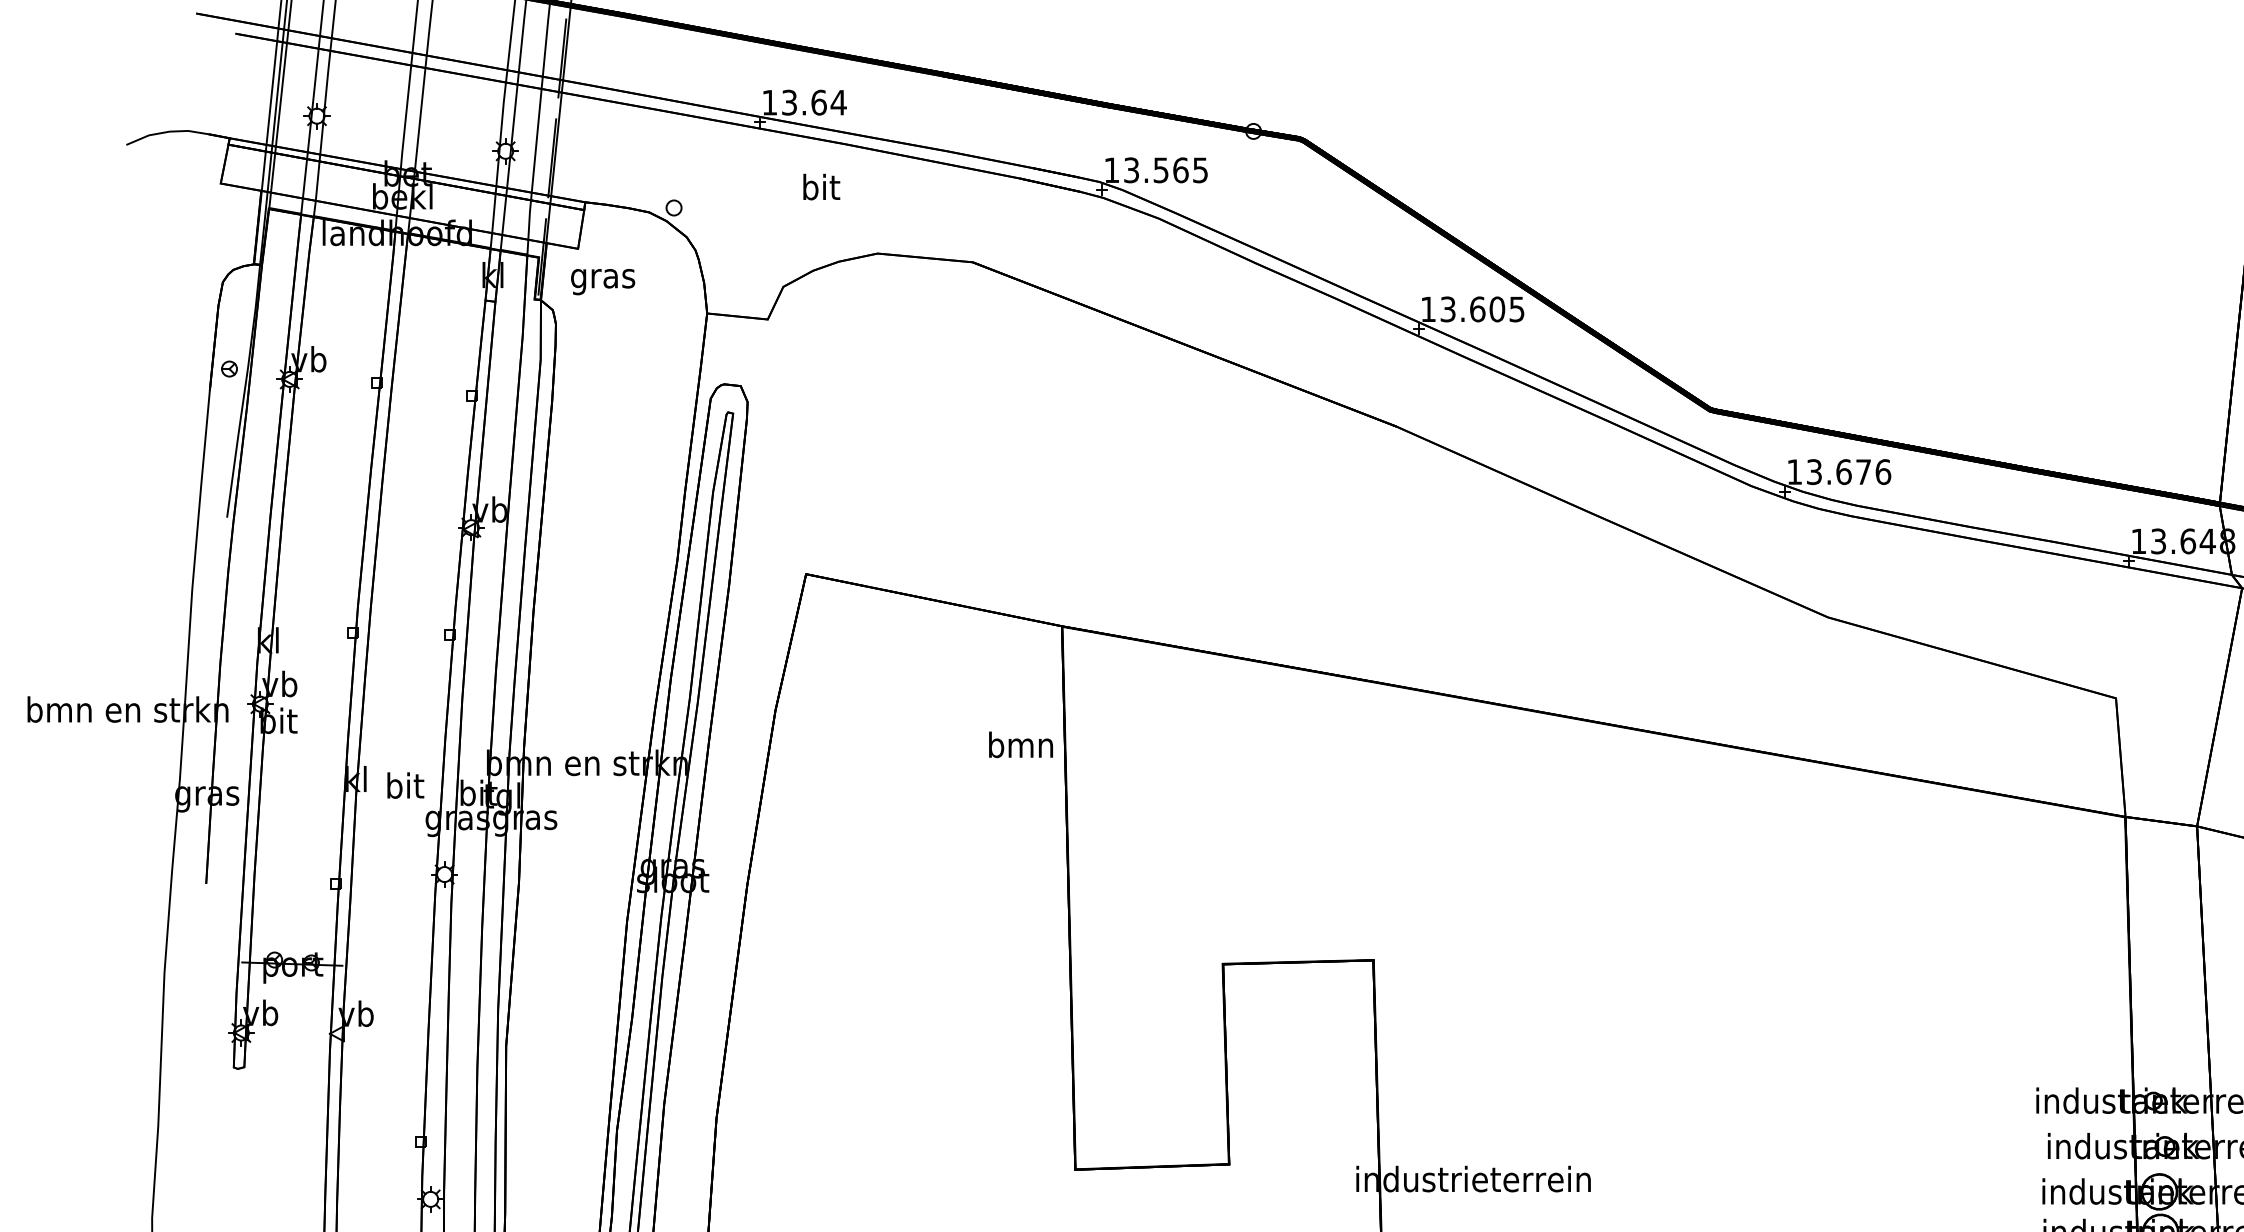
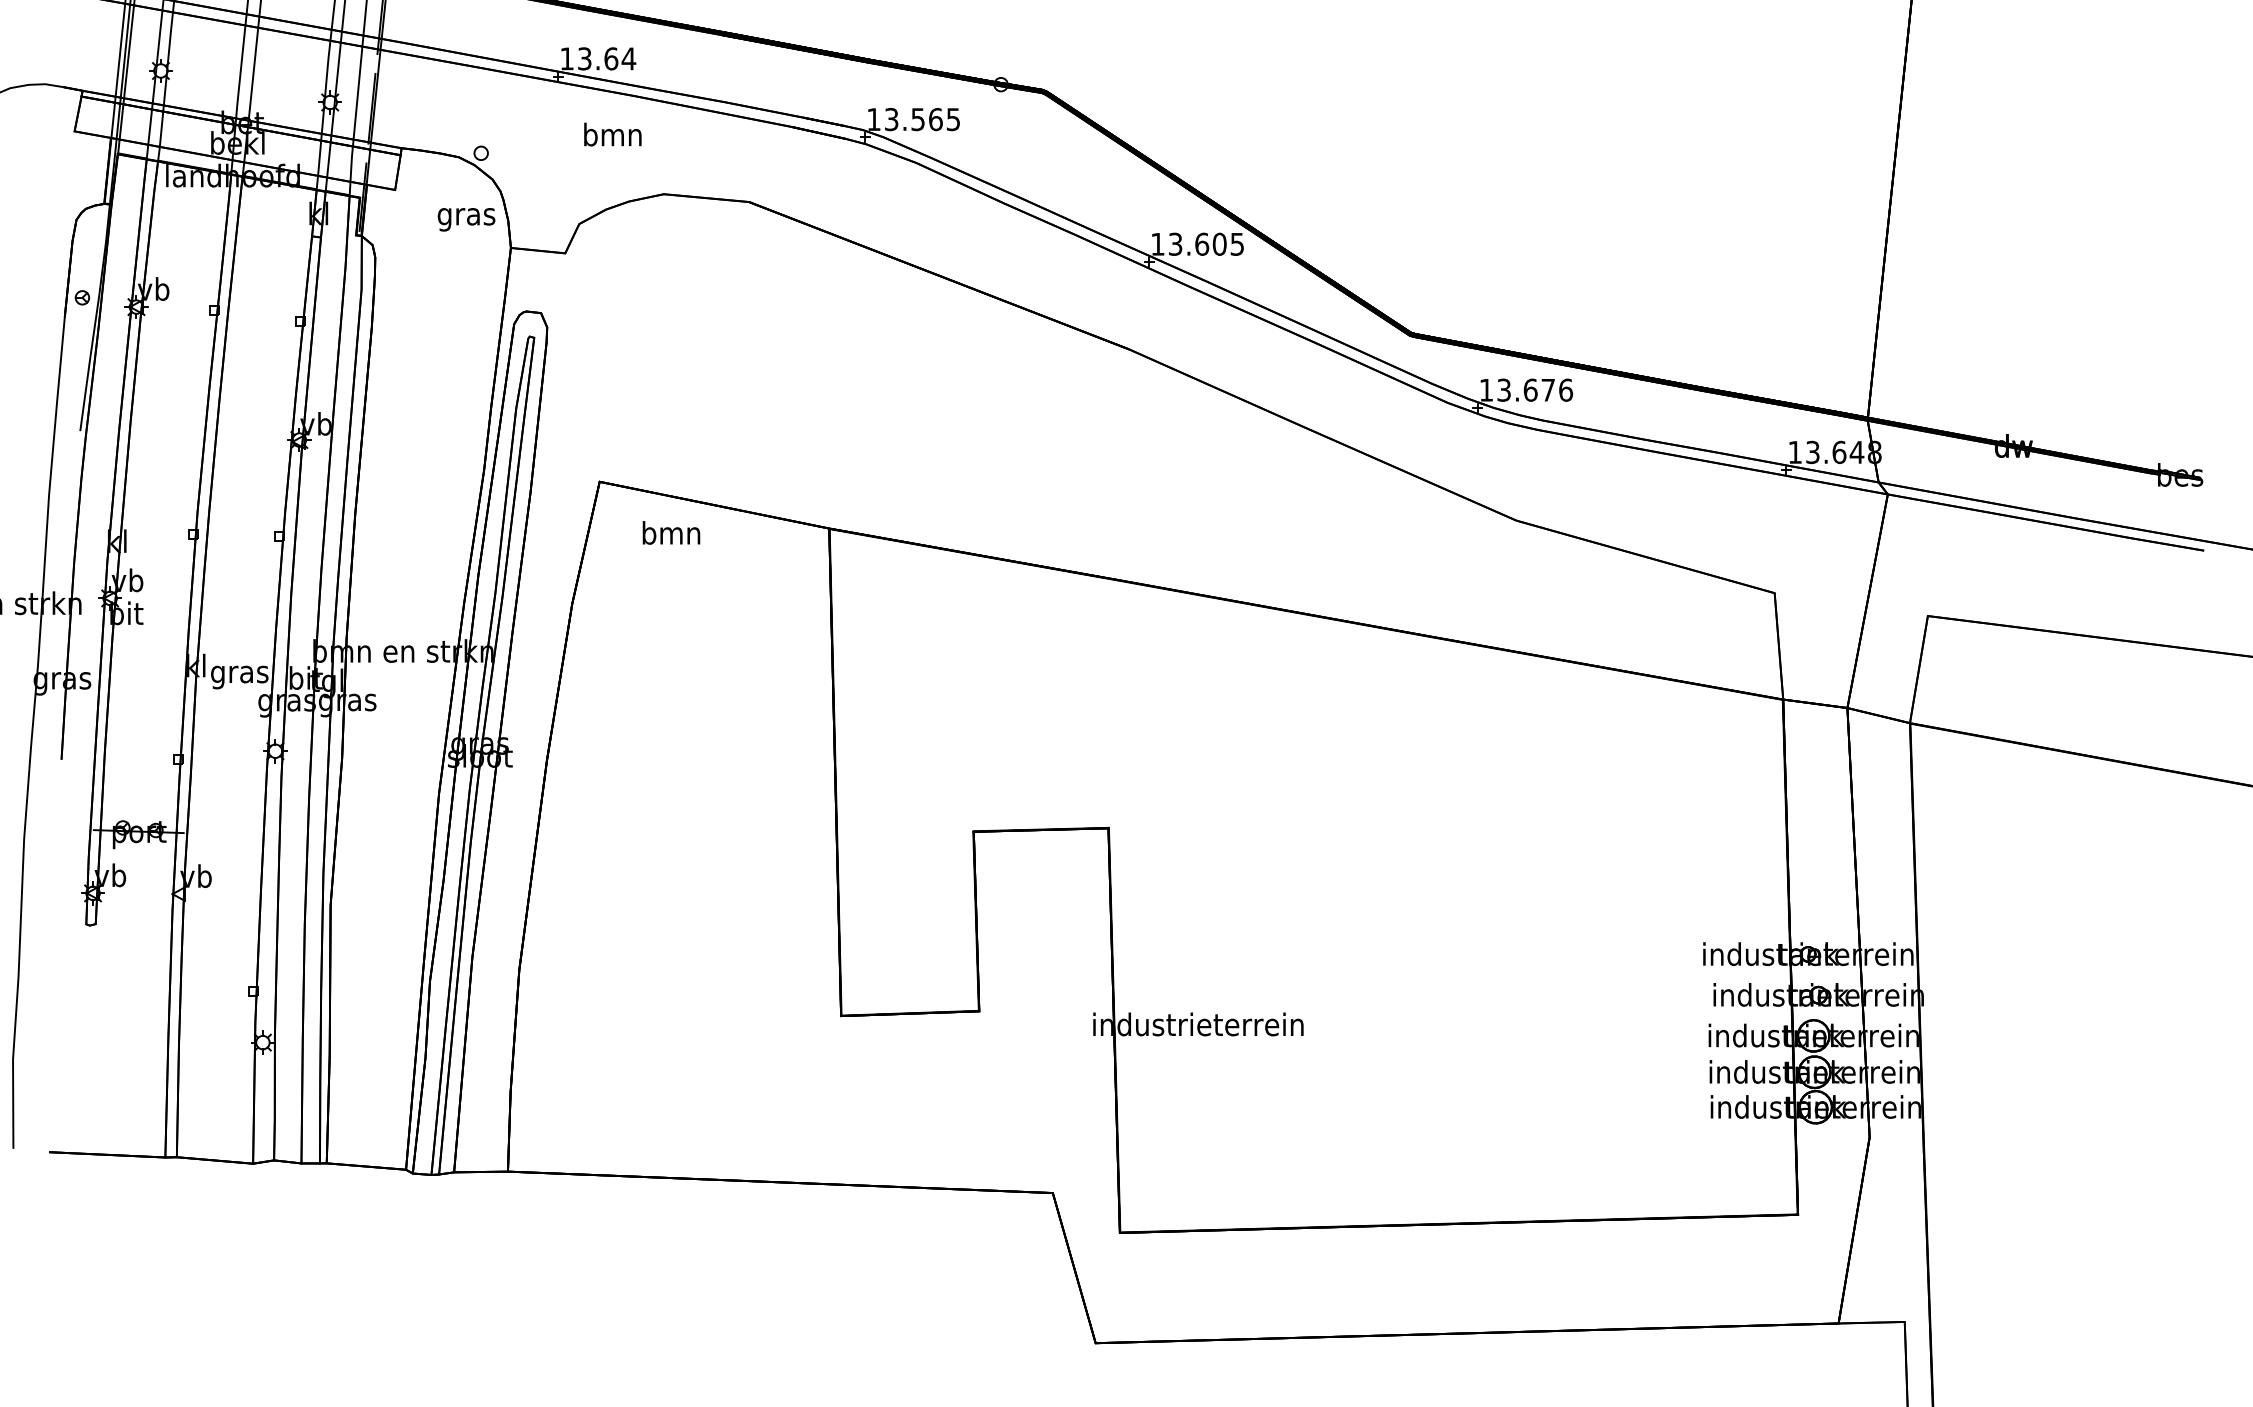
text: (820, 186) -> (612, 134), bit -> bmn
text: (603, 281) -> (466, 219), moved
text: (1021, 744) -> (671, 532), moved
text: (404, 788) -> (239, 674), bit -> gras

